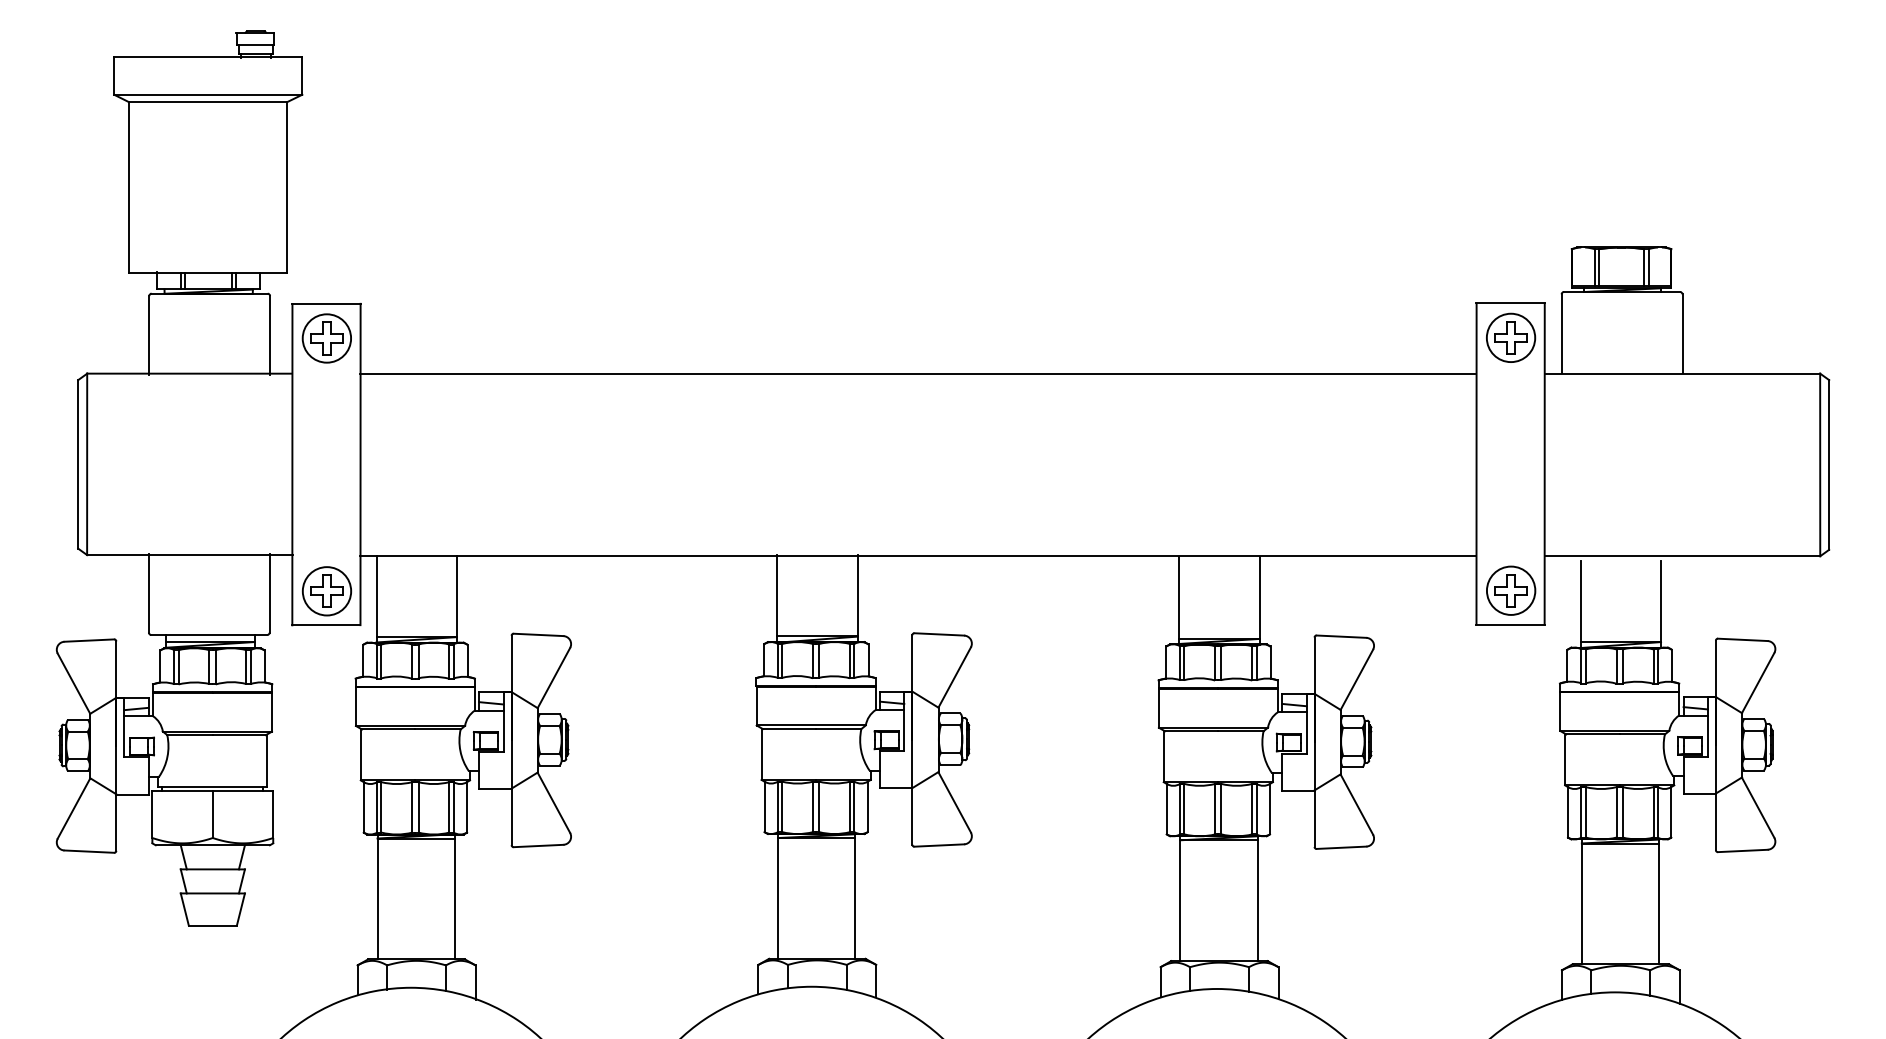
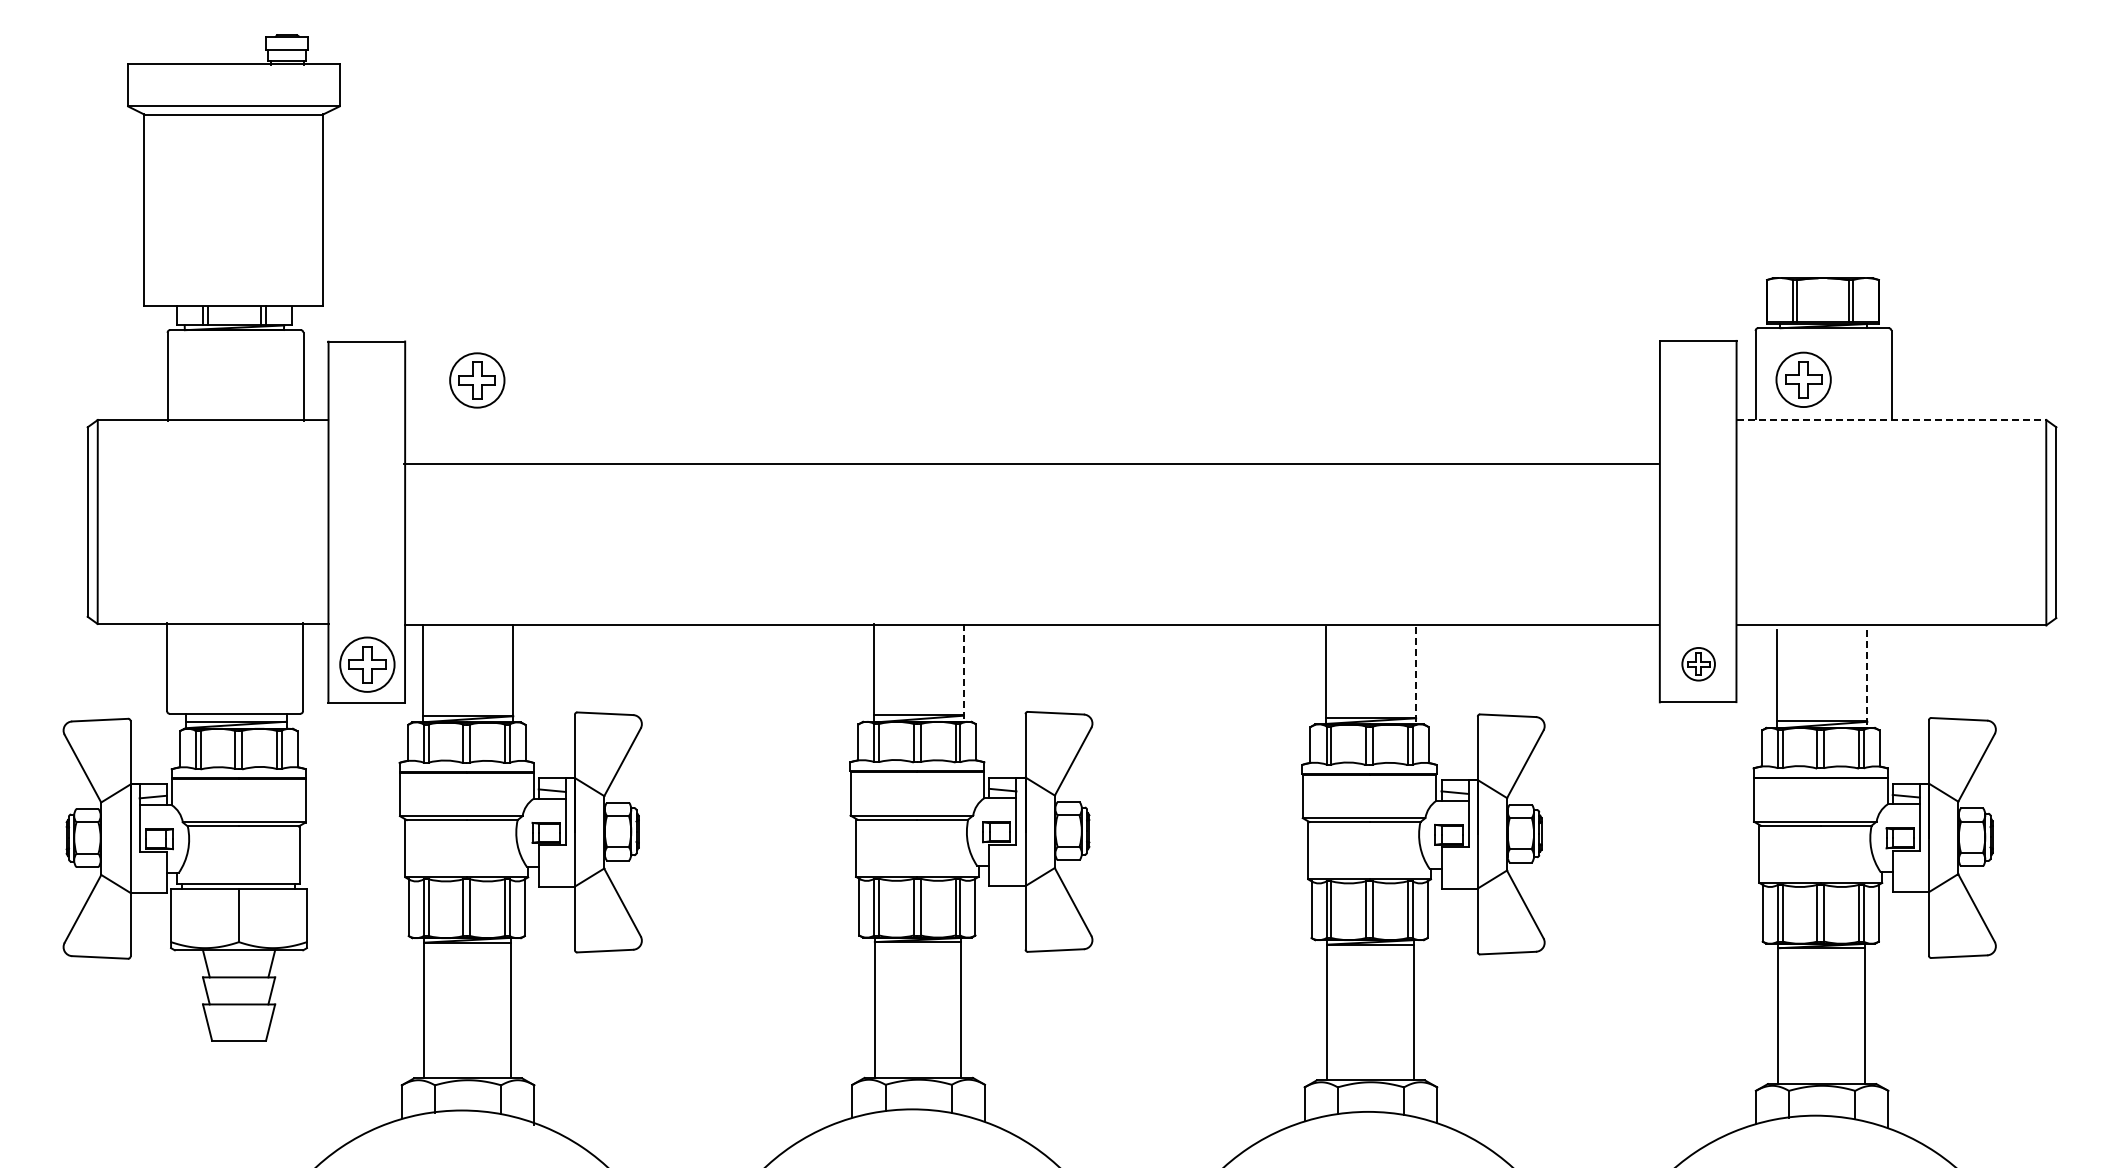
part: (1510, 337) -> (1803, 379), moved
part: (327, 338) -> (477, 380), moved
line: (917, 373) -> (1031, 463), moved
line: (1683, 374) -> (1892, 420), solid -> dashed
part: (1510, 591) -> (1698, 664), size x0.6
line: (857, 599) -> (963, 673), solid -> dashed
line: (1260, 600) -> (1416, 675), solid -> dashed
line: (1661, 604) -> (1867, 679), solid -> dashed

